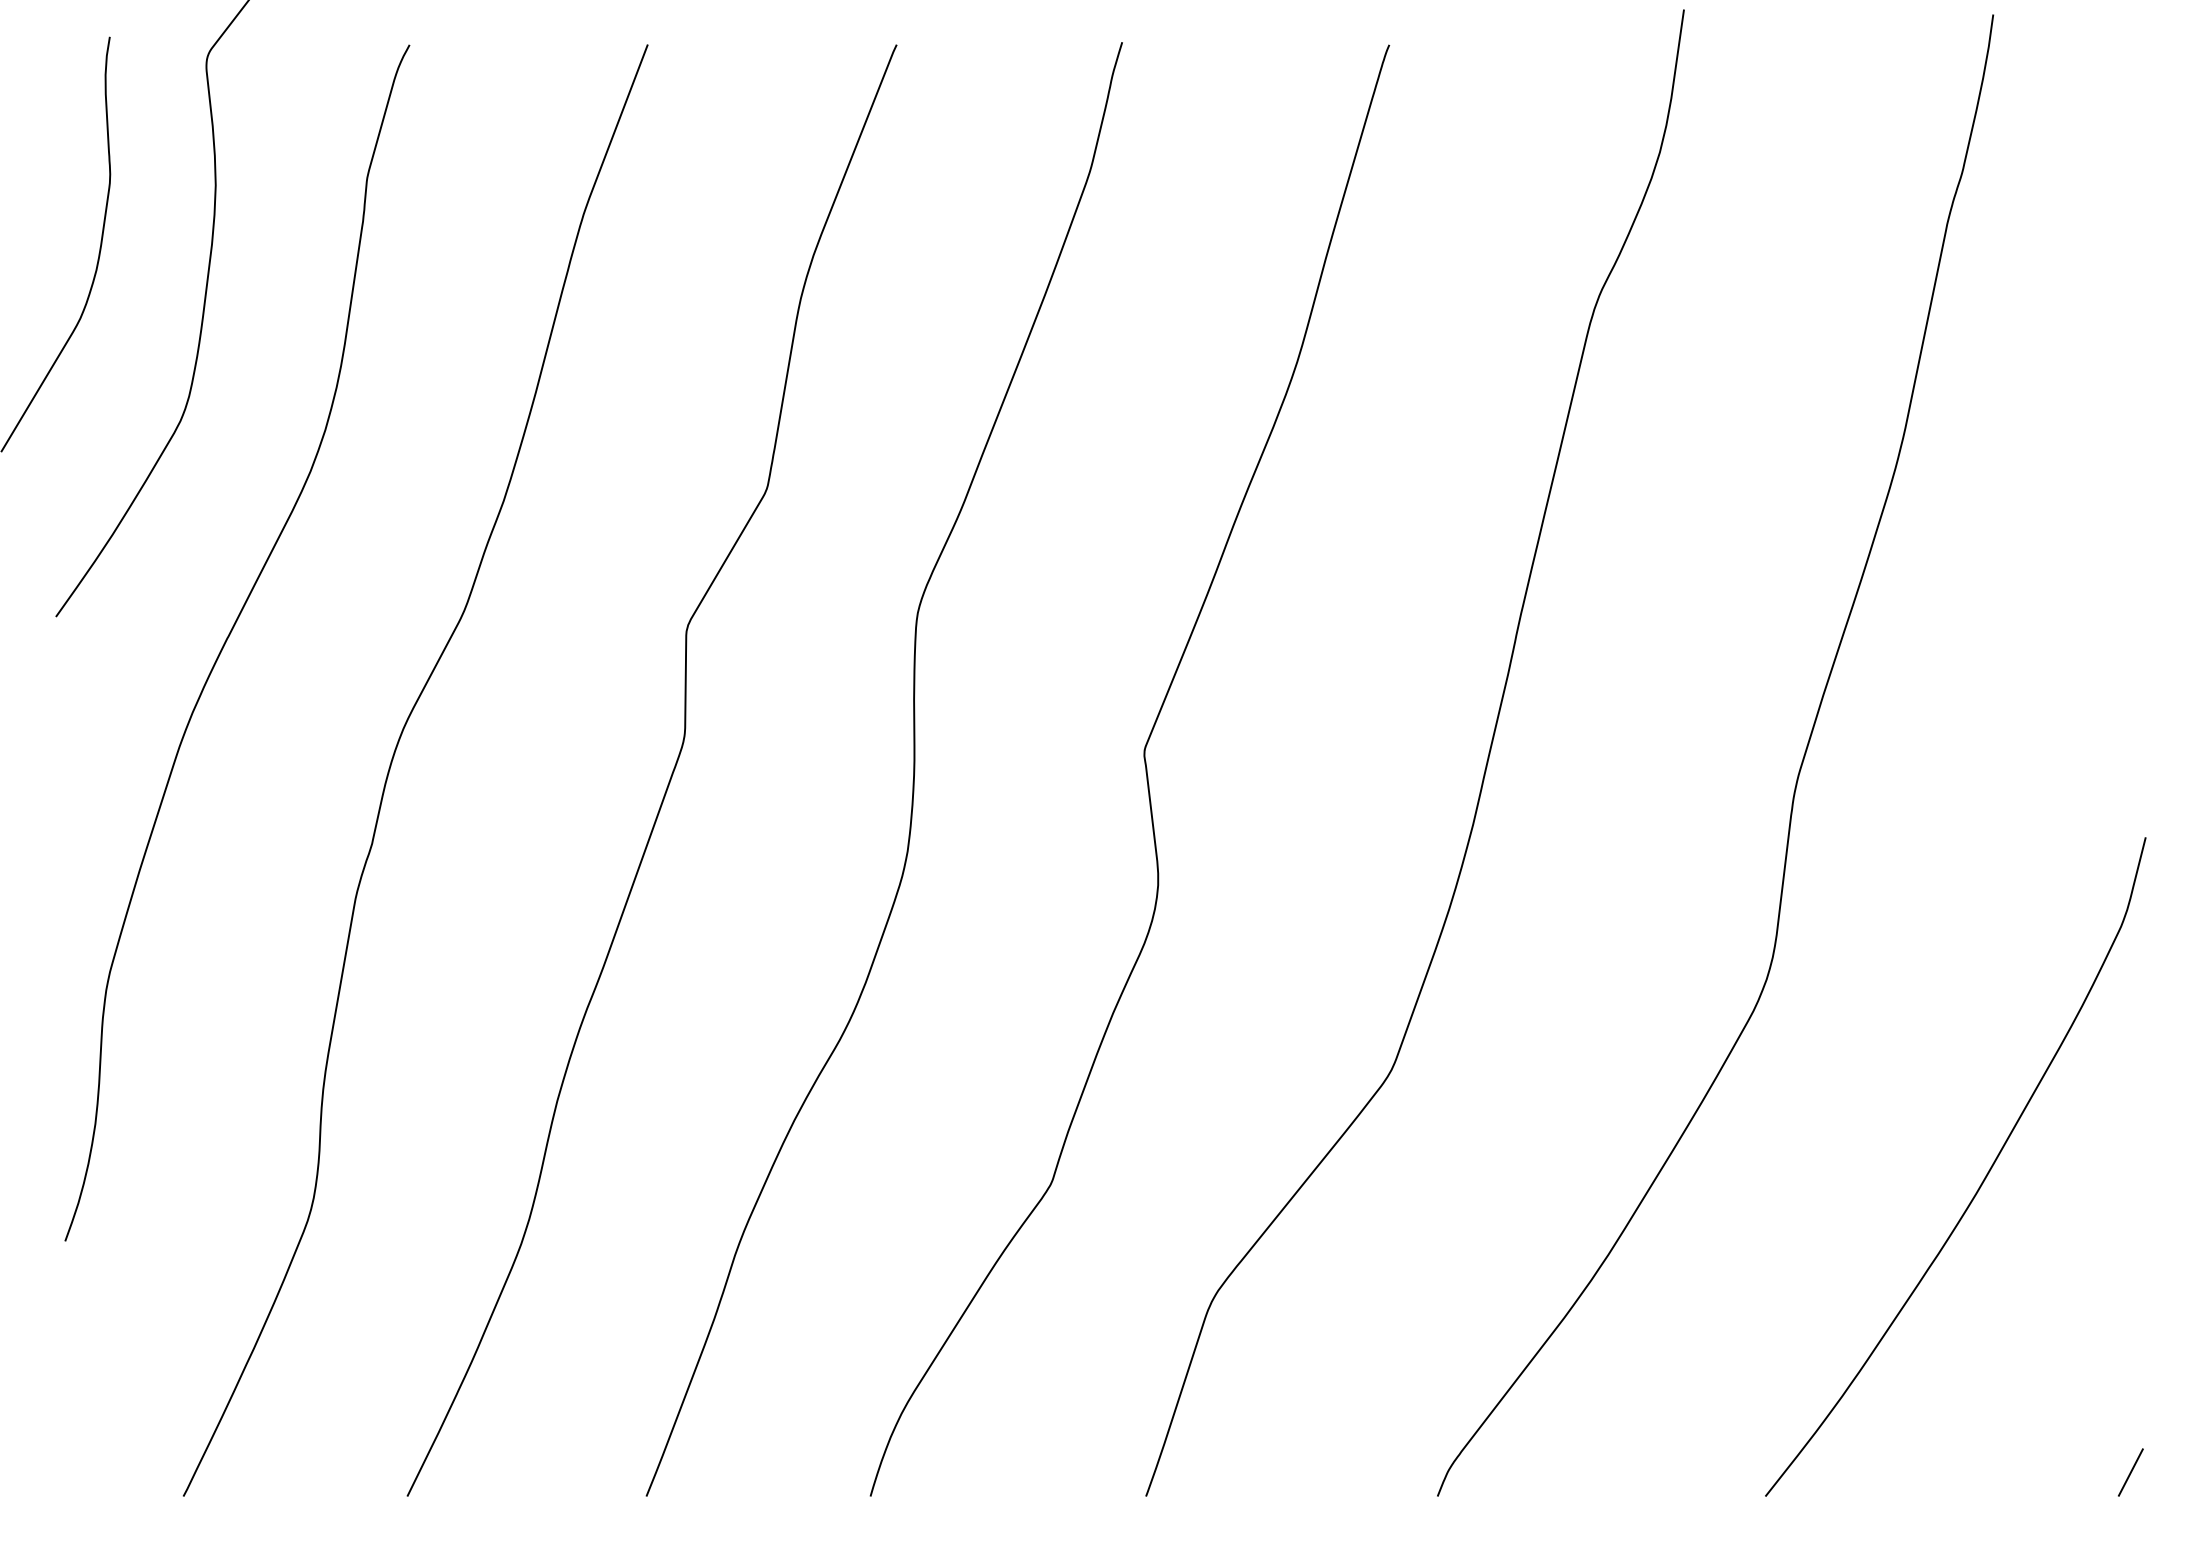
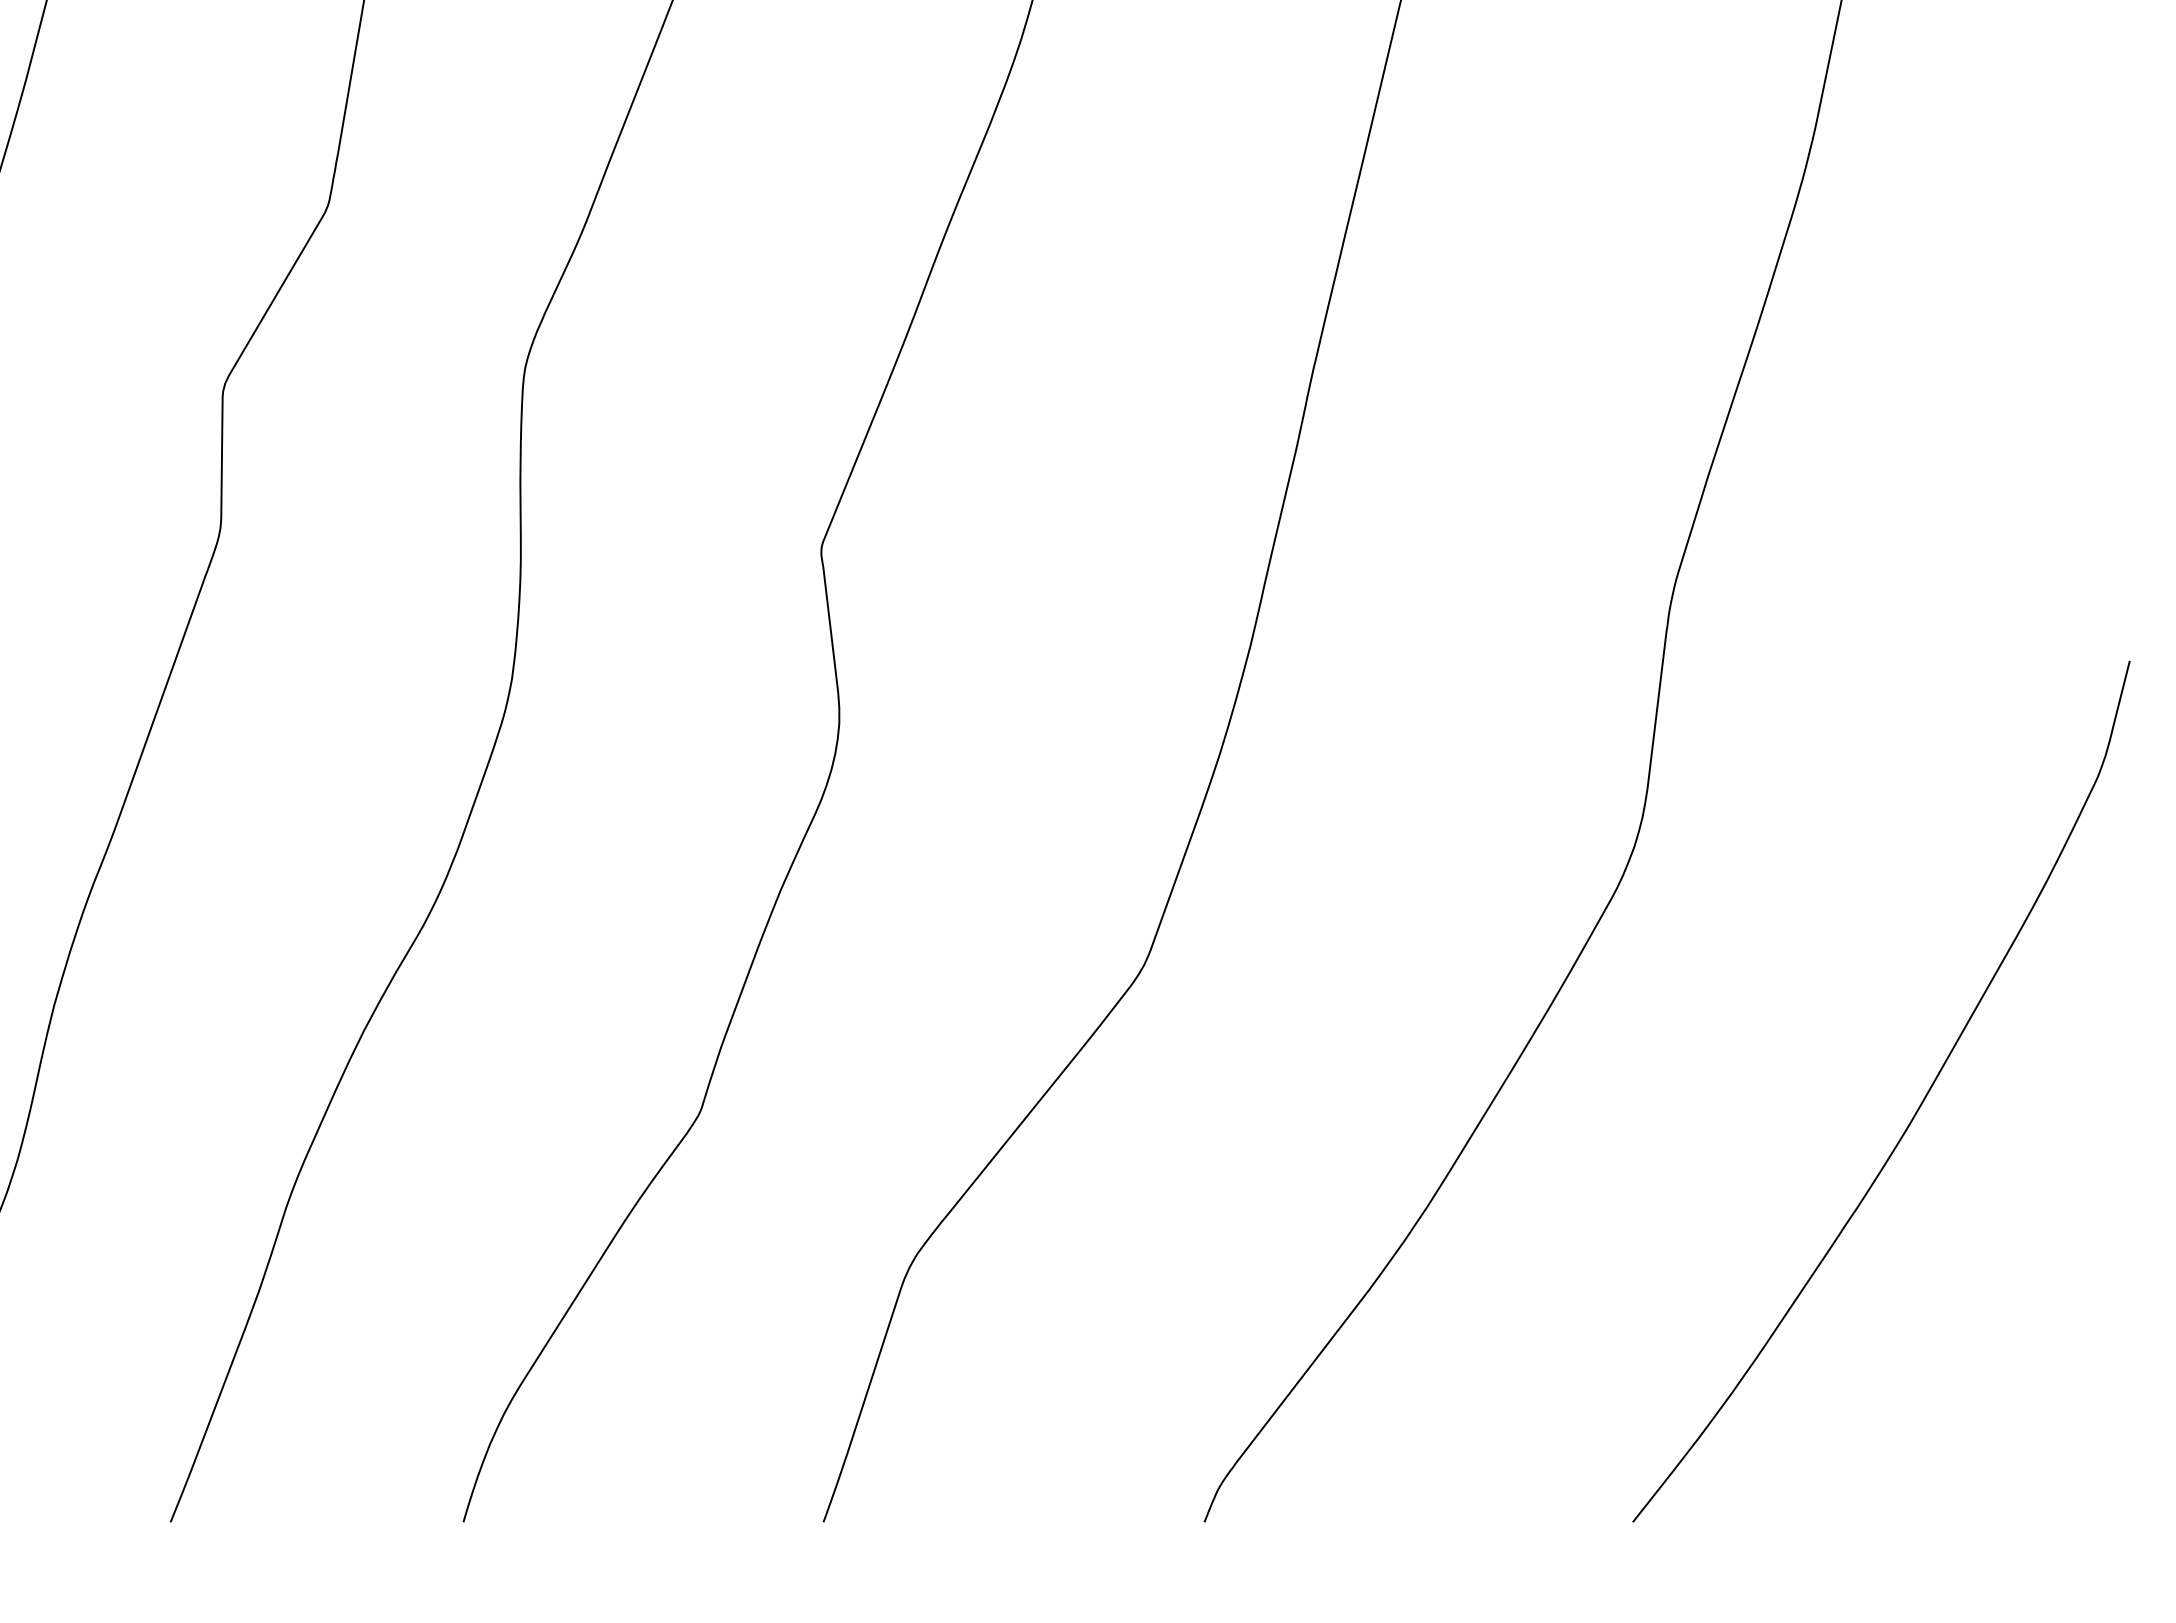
line: (2130, 1472) -> (2109, 1490), removed

